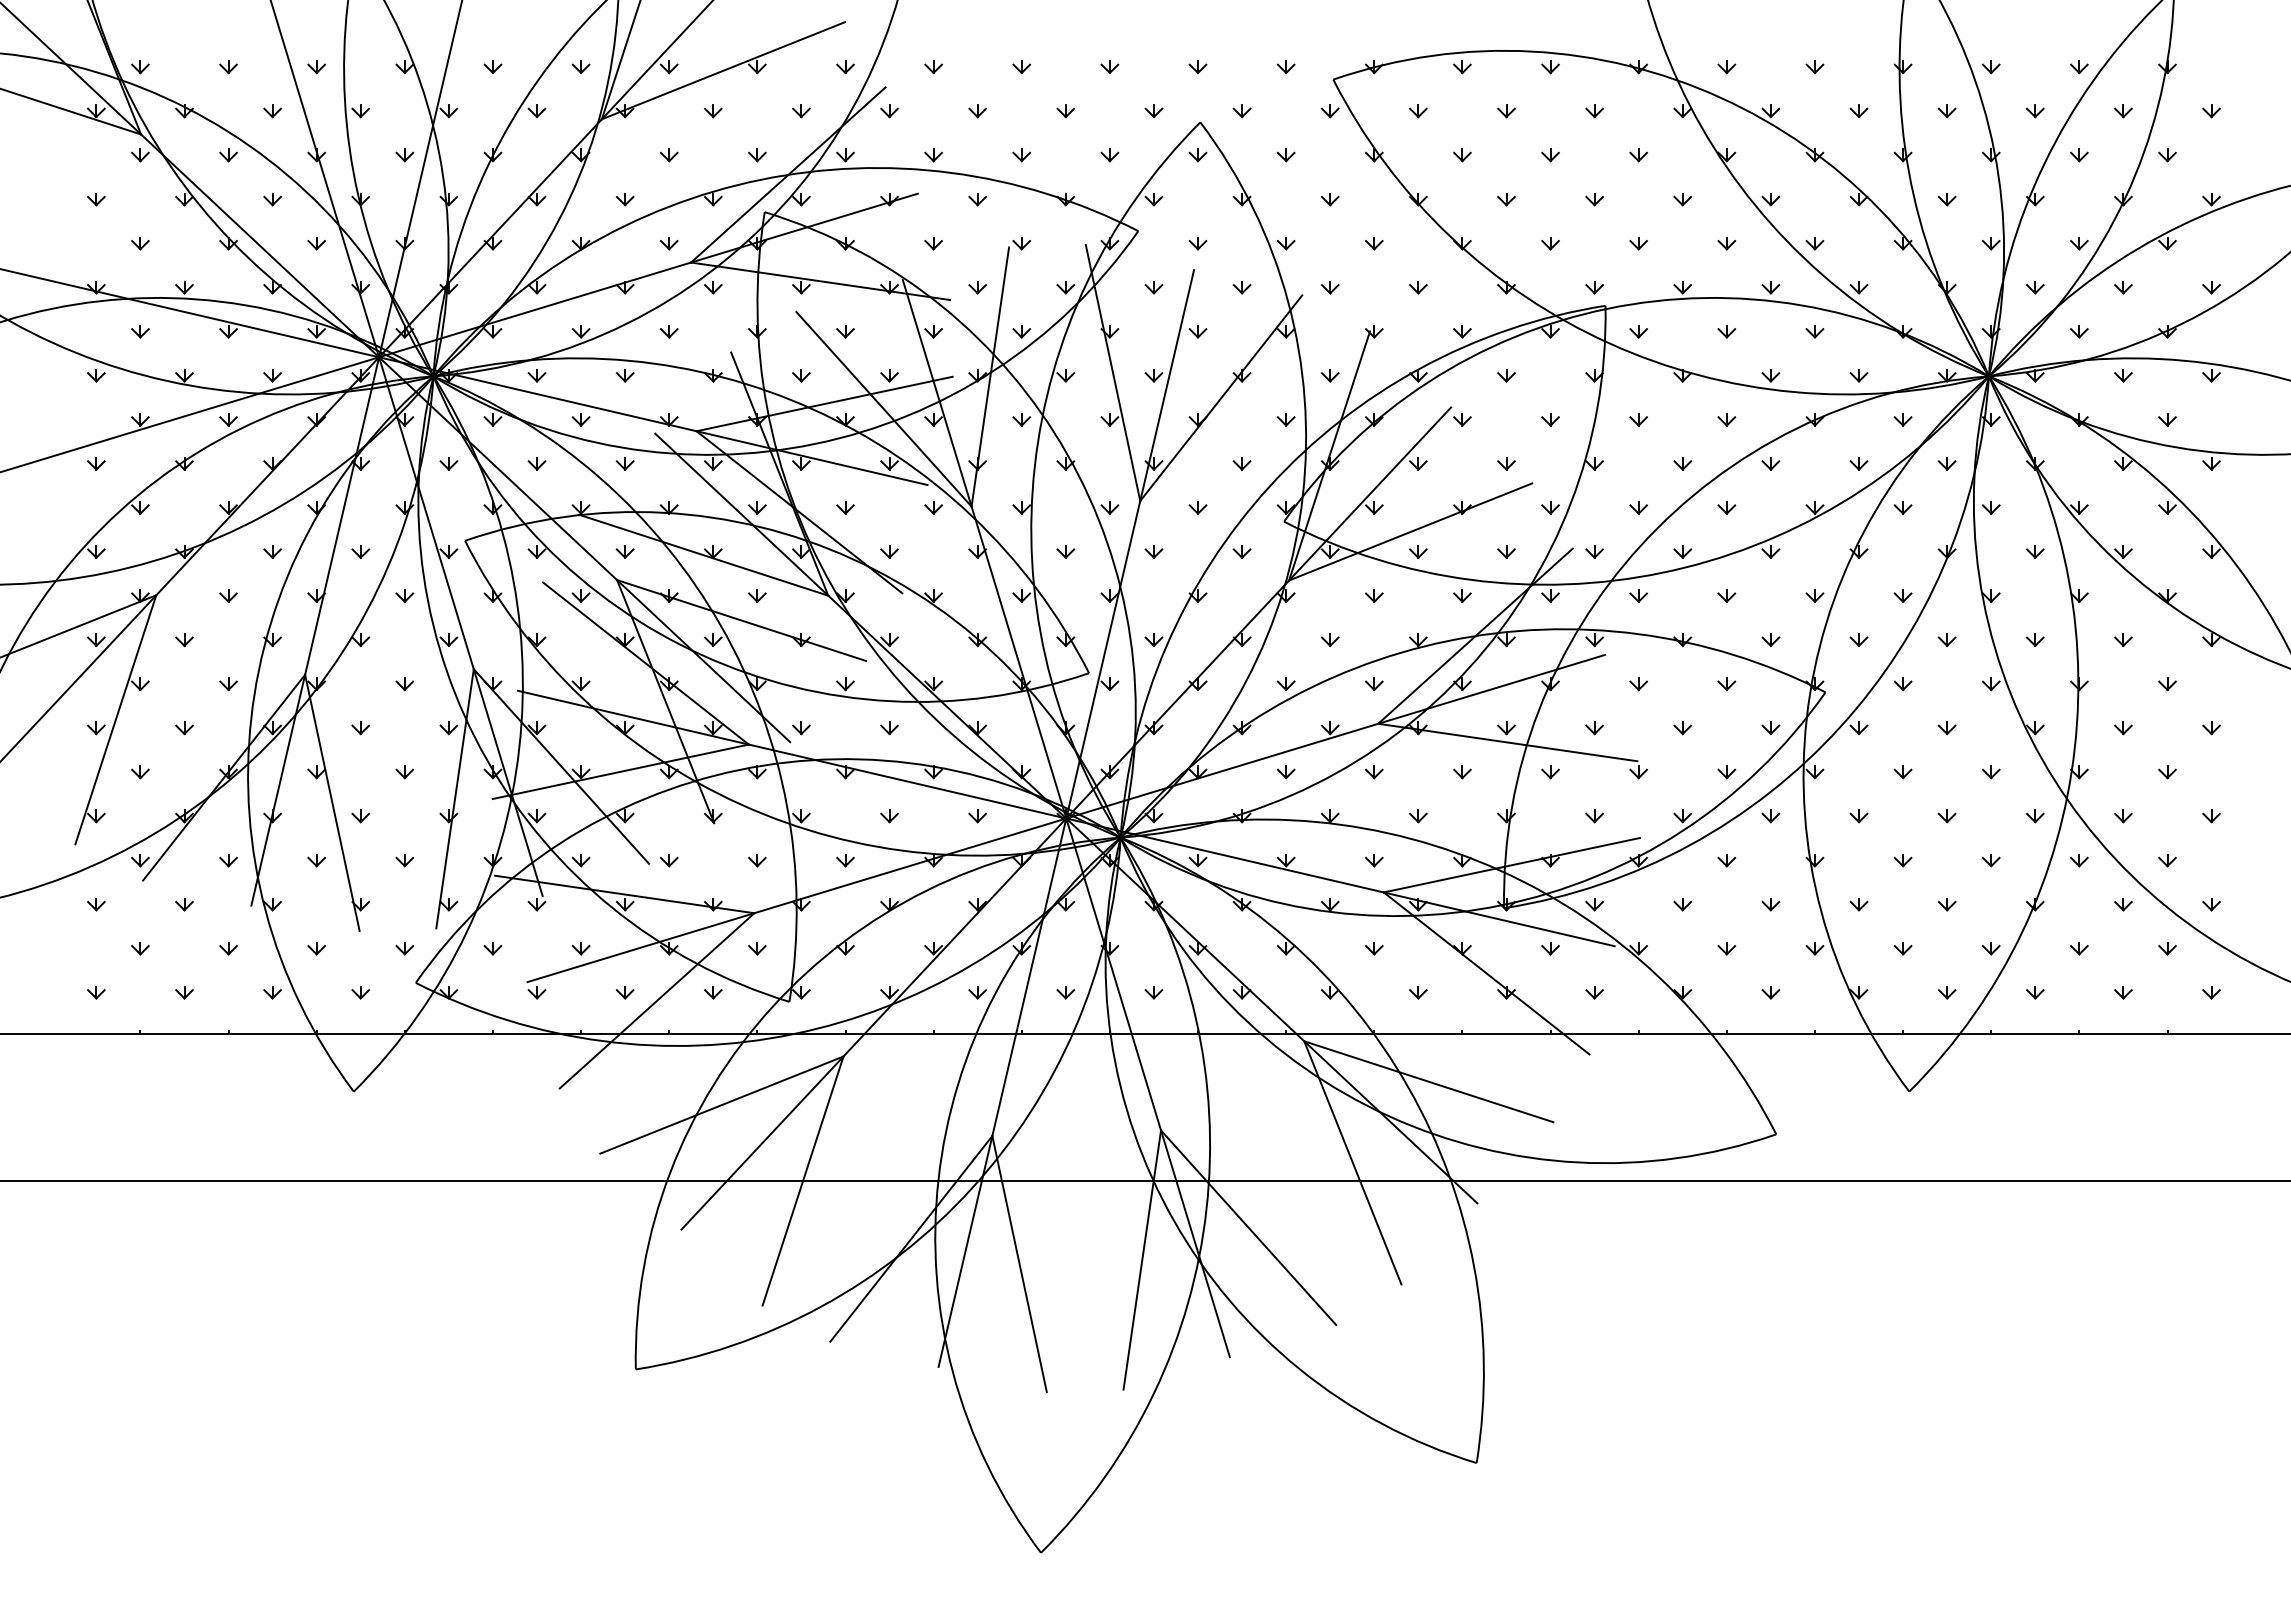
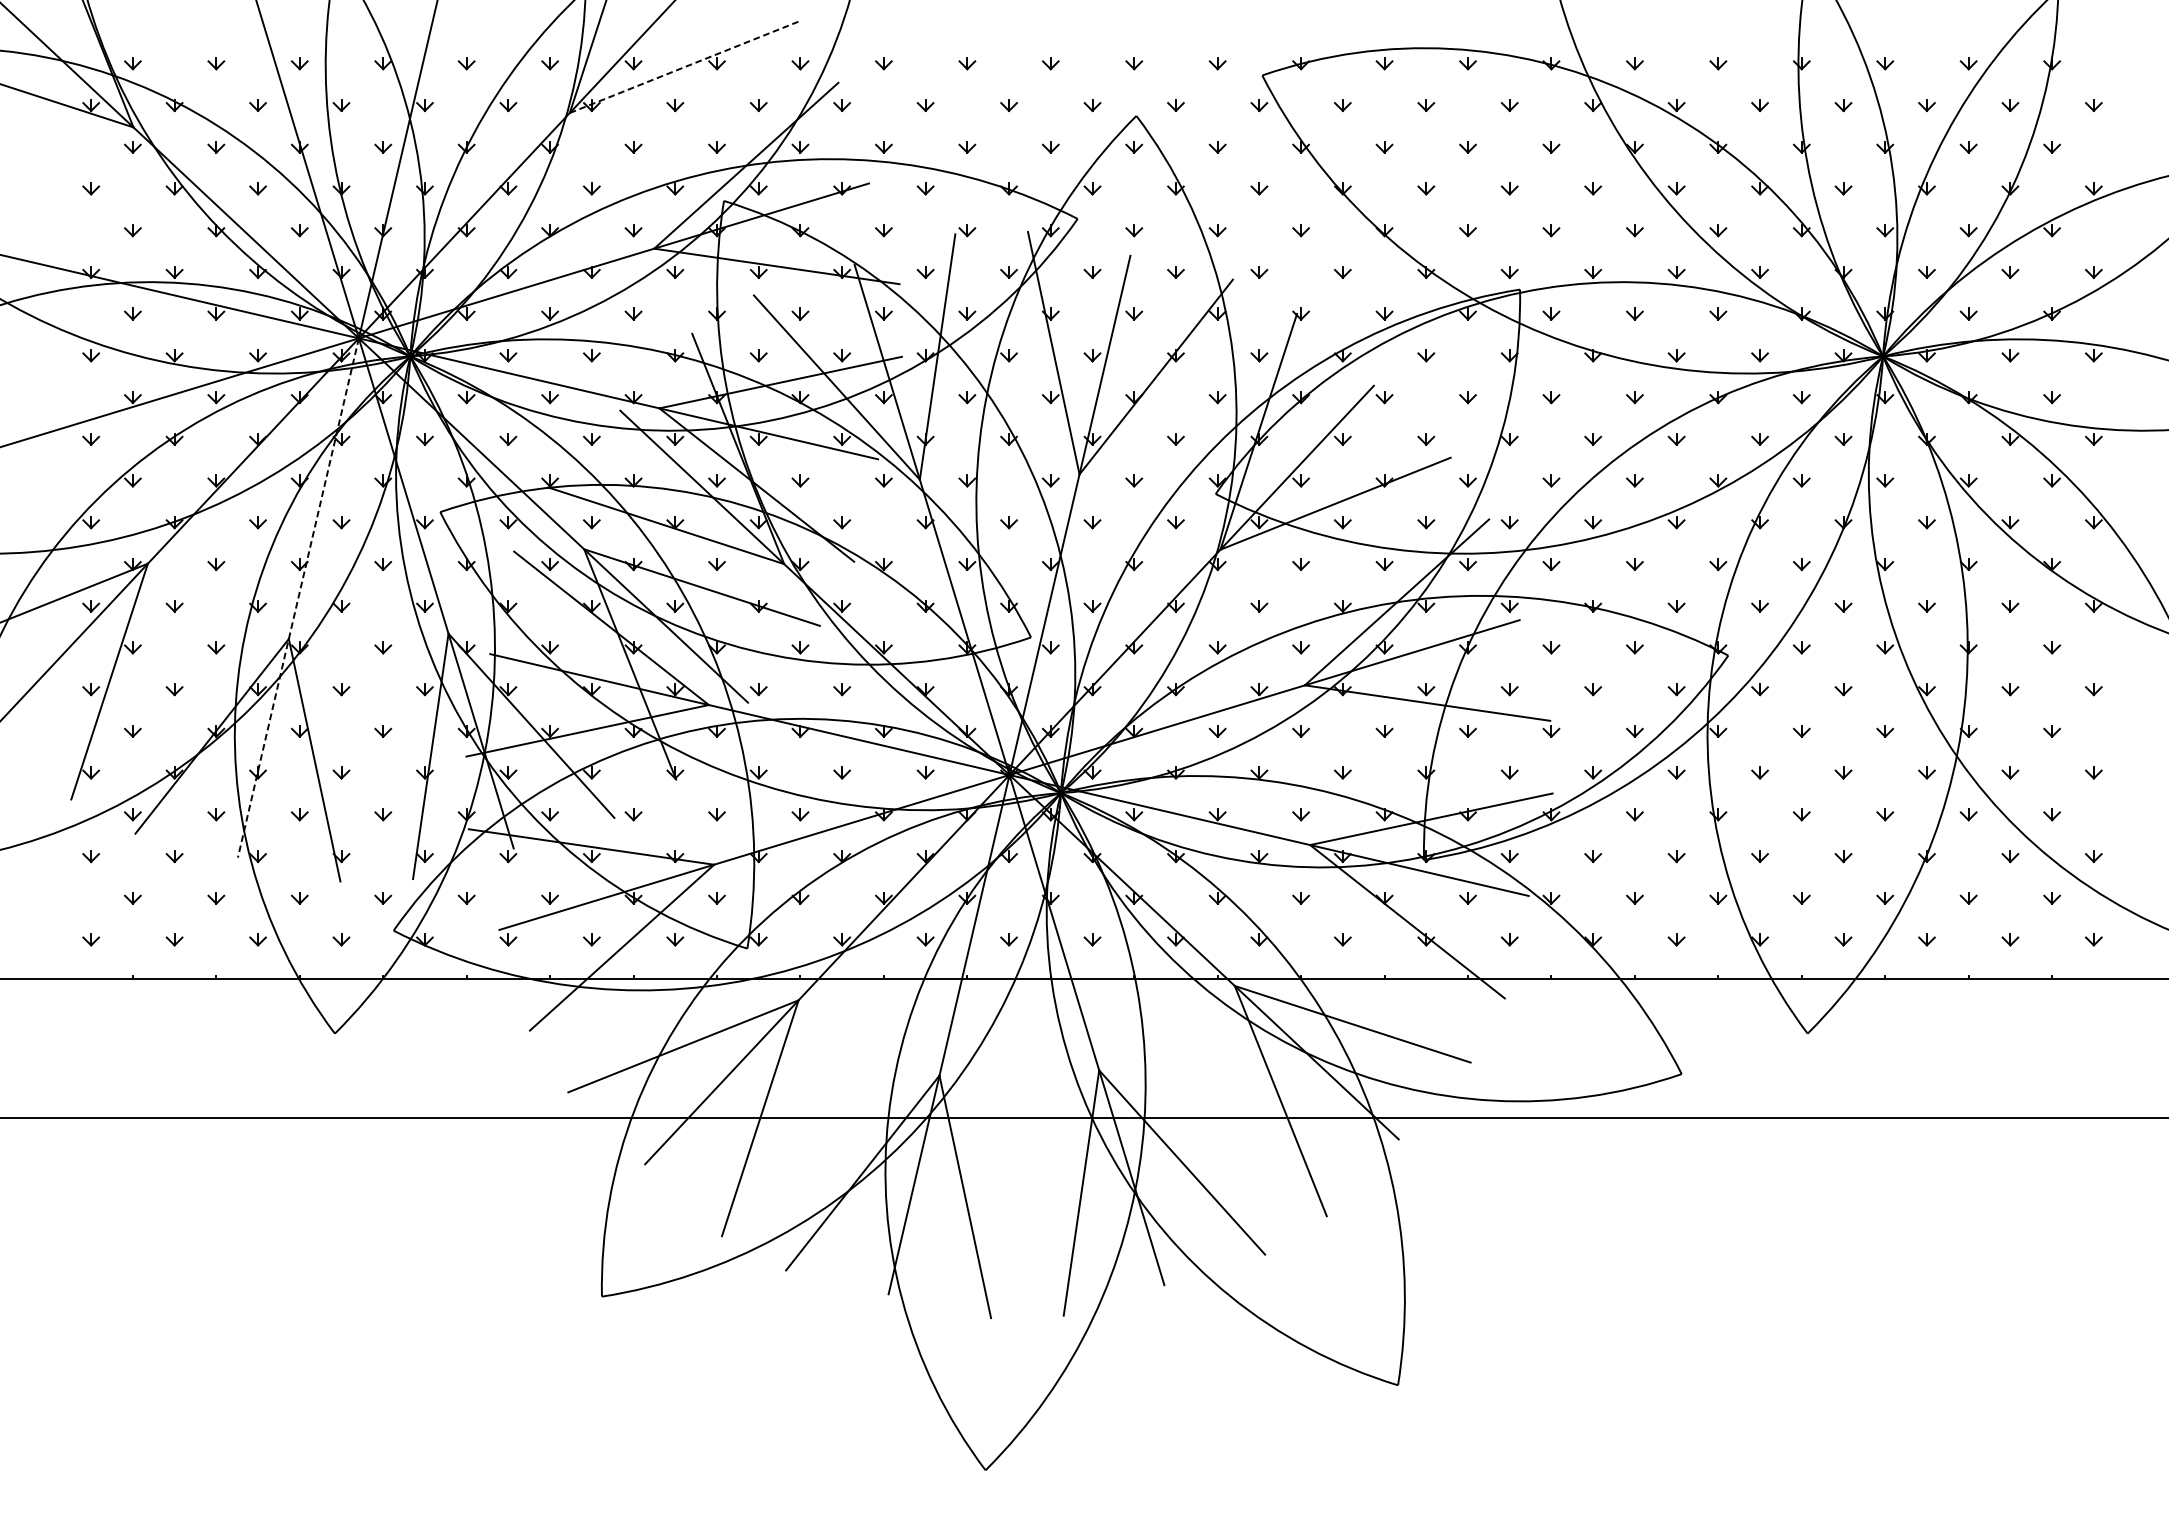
line: (723, 70) -> (684, 66), solid -> dashed
line: (315, 631) -> (298, 597), solid -> dashed

